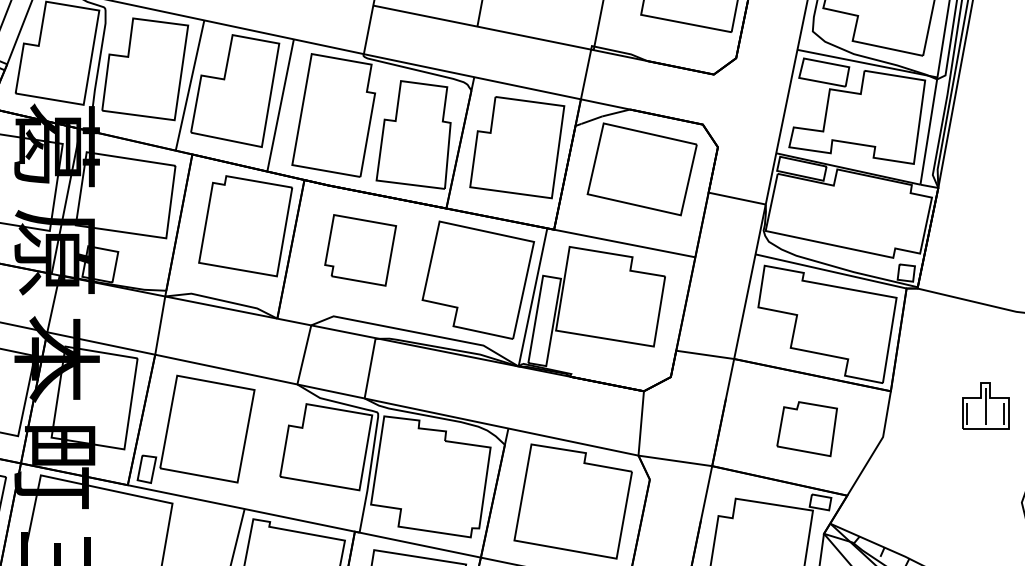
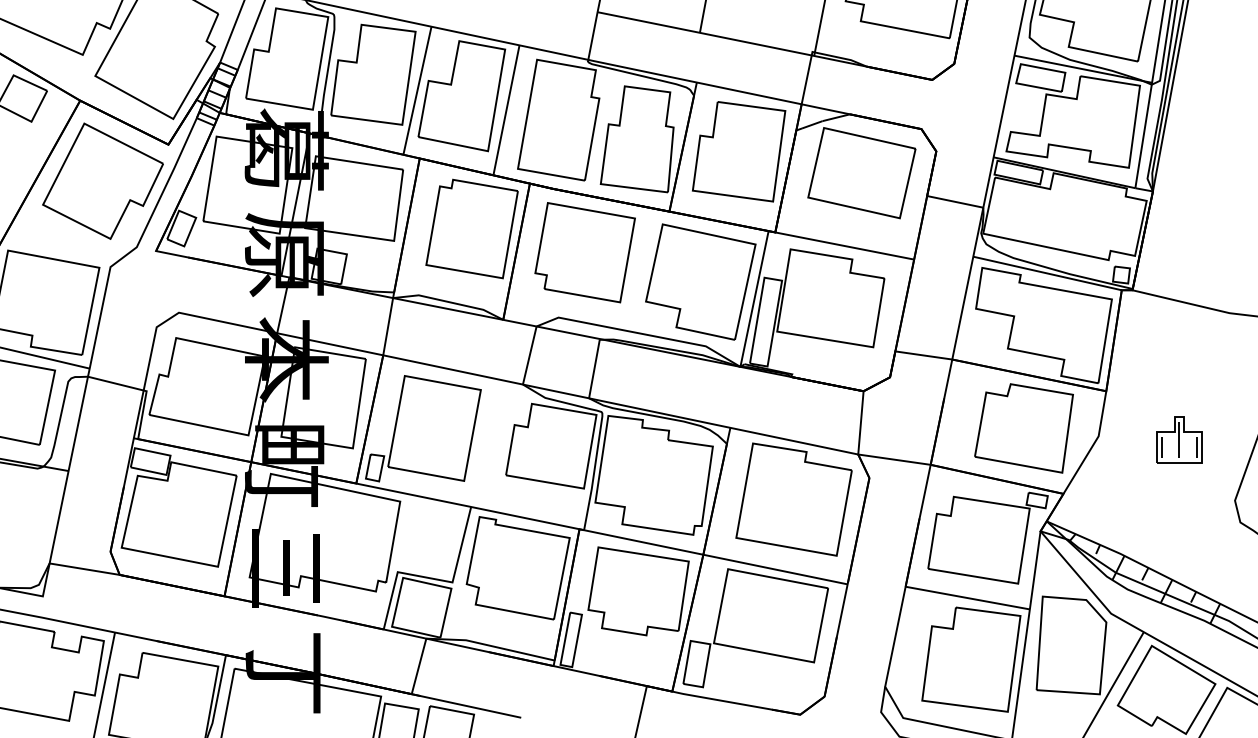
part: (359, 250) -> (584, 252), size x1.43
part: (985, 405) -> (1179, 439), moved
part: (806, 429) -> (1023, 428), size x1.67

